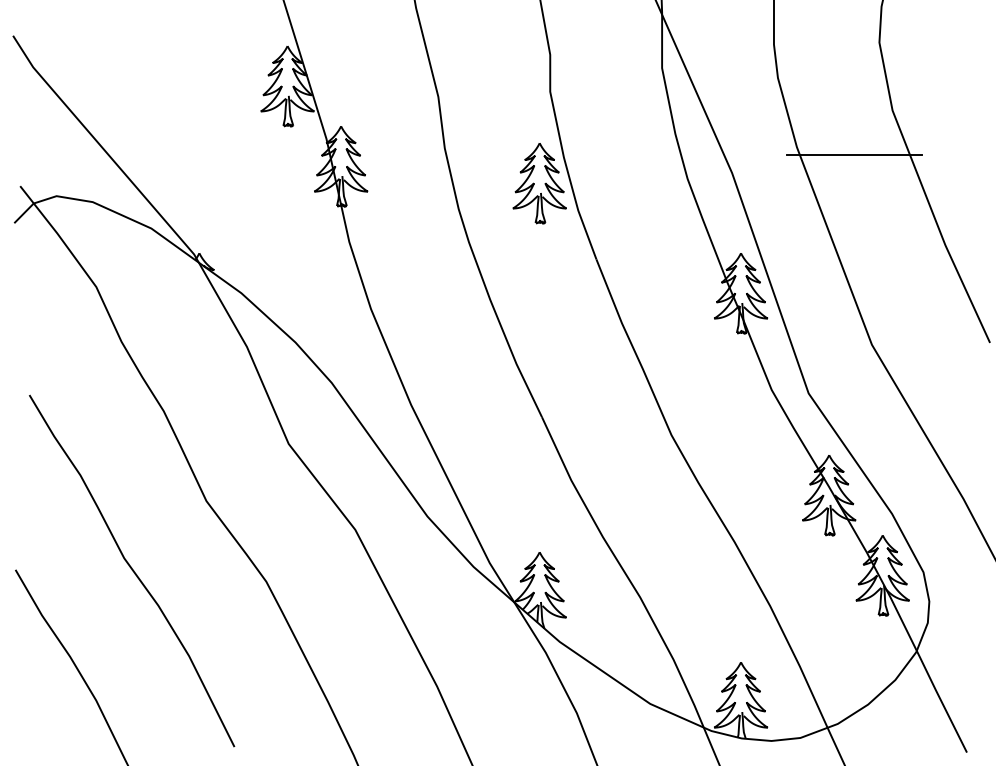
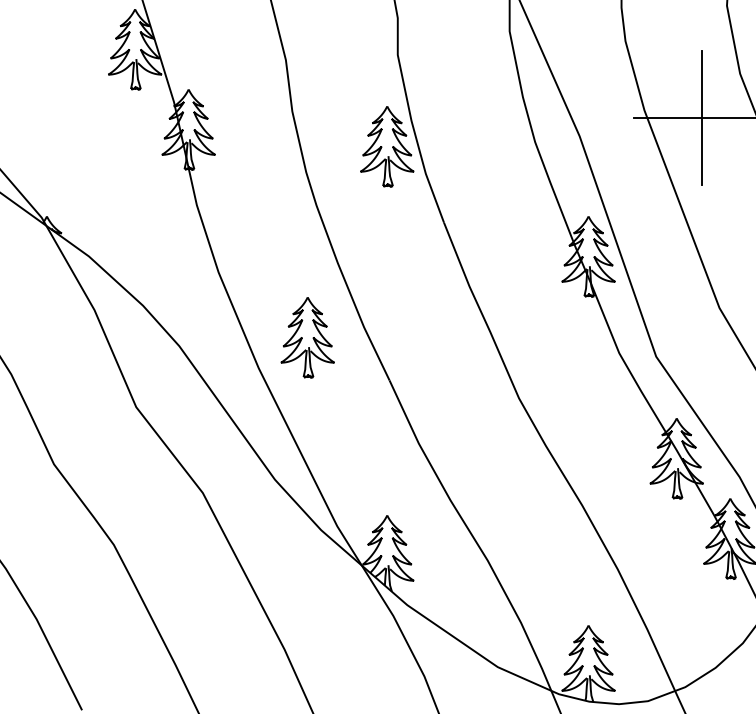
line: (854, 154) -> (702, 117), added
part: (460, 374) -> (308, 337), added

